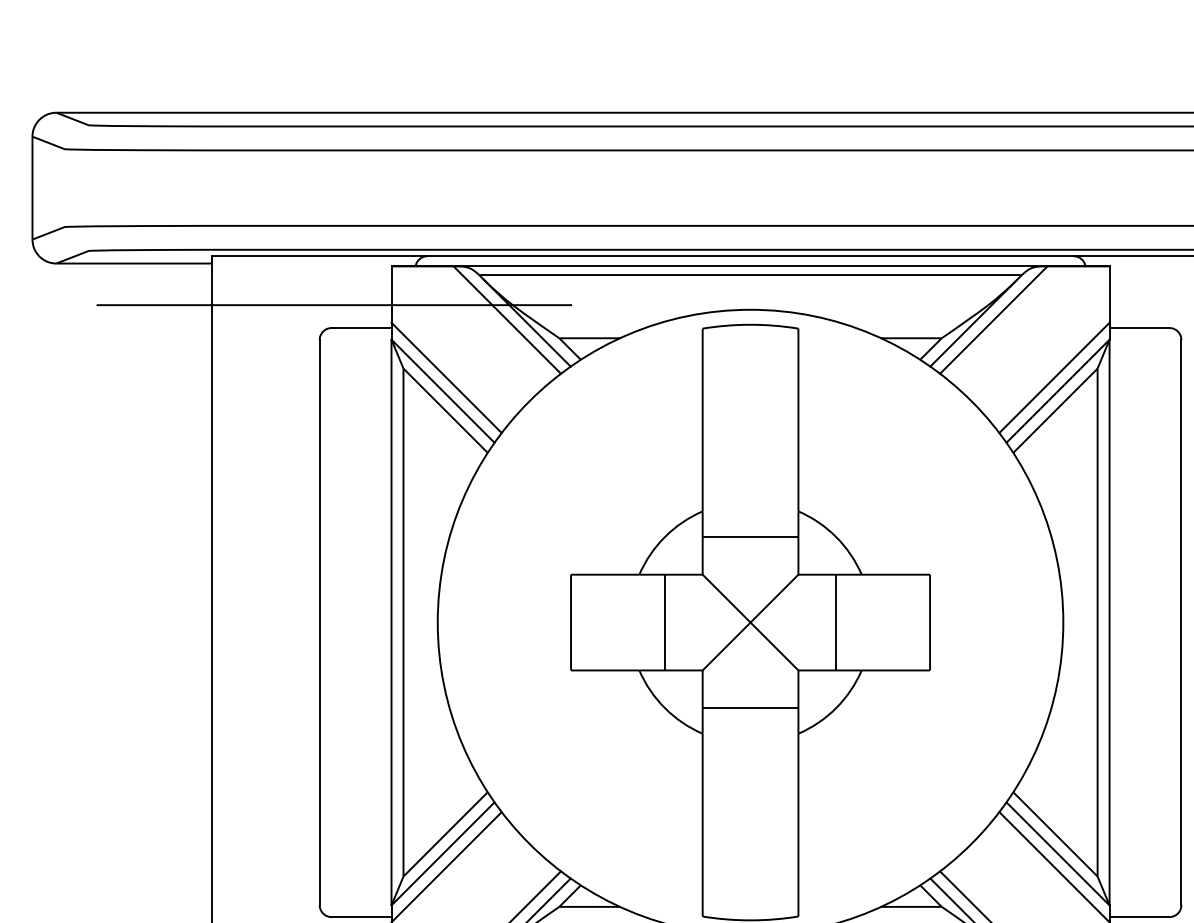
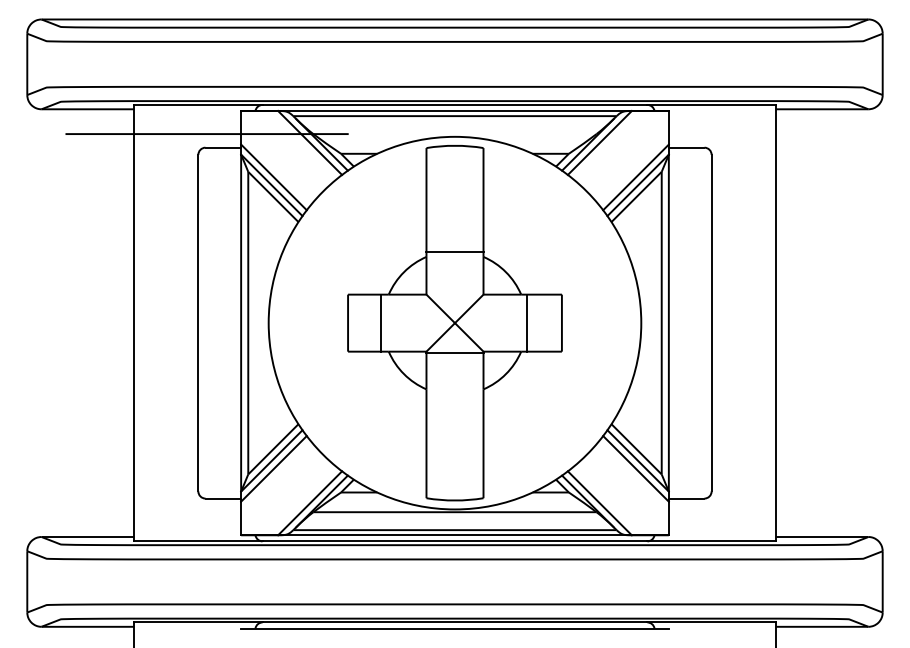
line: (749, 537) -> (454, 252), moved
line: (665, 621) -> (381, 322), moved
line: (835, 621) -> (526, 322), moved
line: (749, 707) -> (454, 352), moved

